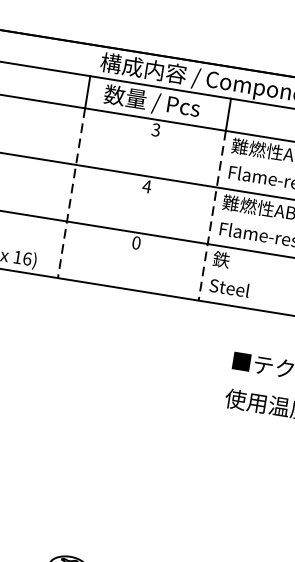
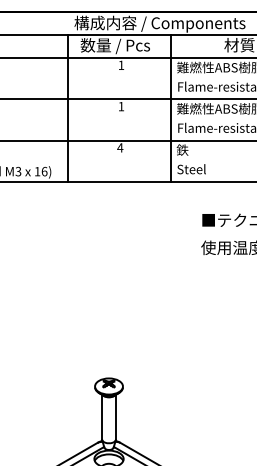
text: (156, 130) -> (121, 65), 3 -> 1
text: (147, 186) -> (121, 106), 4 -> 1
line: (71, 192) -> (68, 119), dashed -> solid
line: (212, 215) -> (171, 119), dashed -> solid
text: (136, 242) -> (120, 147), 0 -> 4

